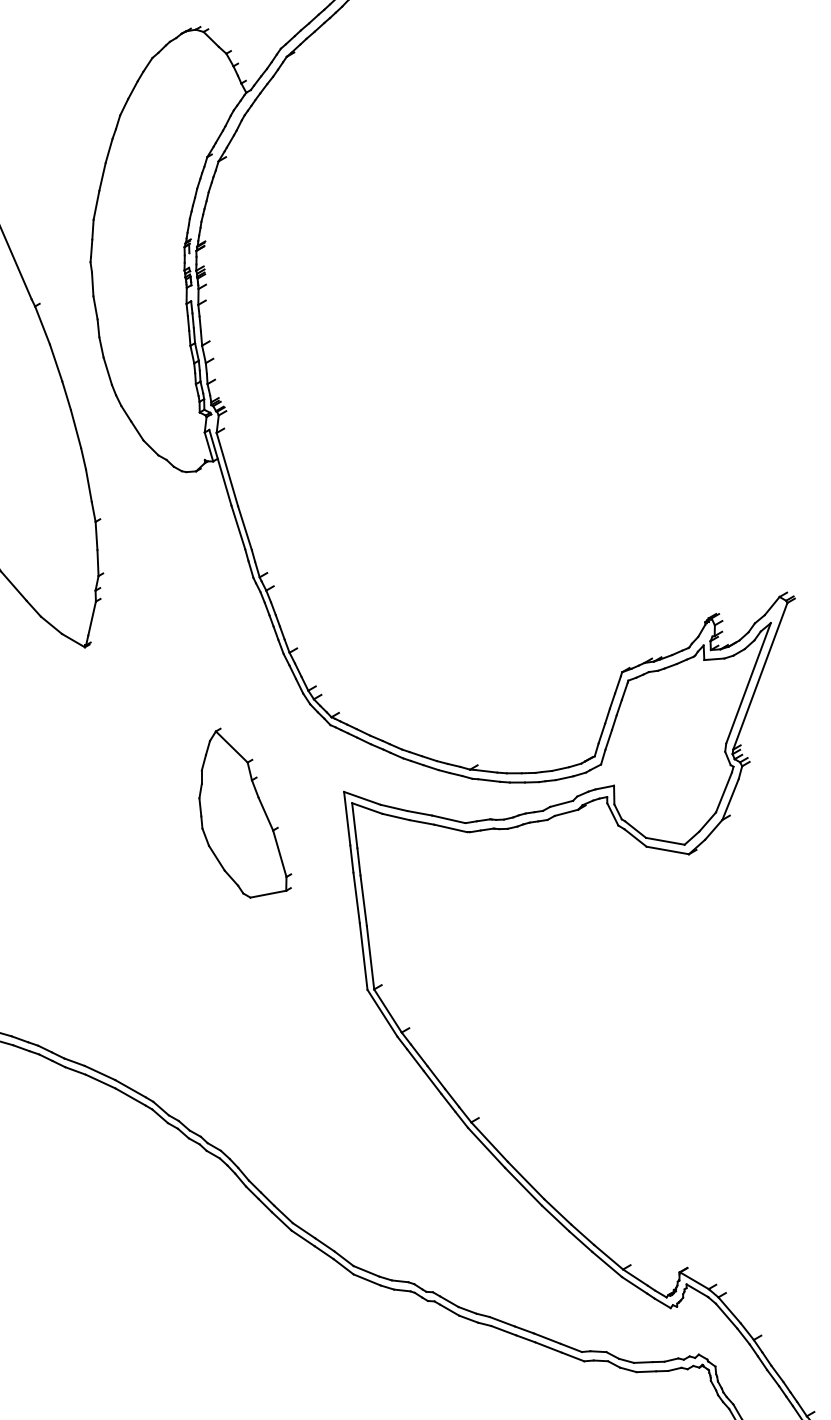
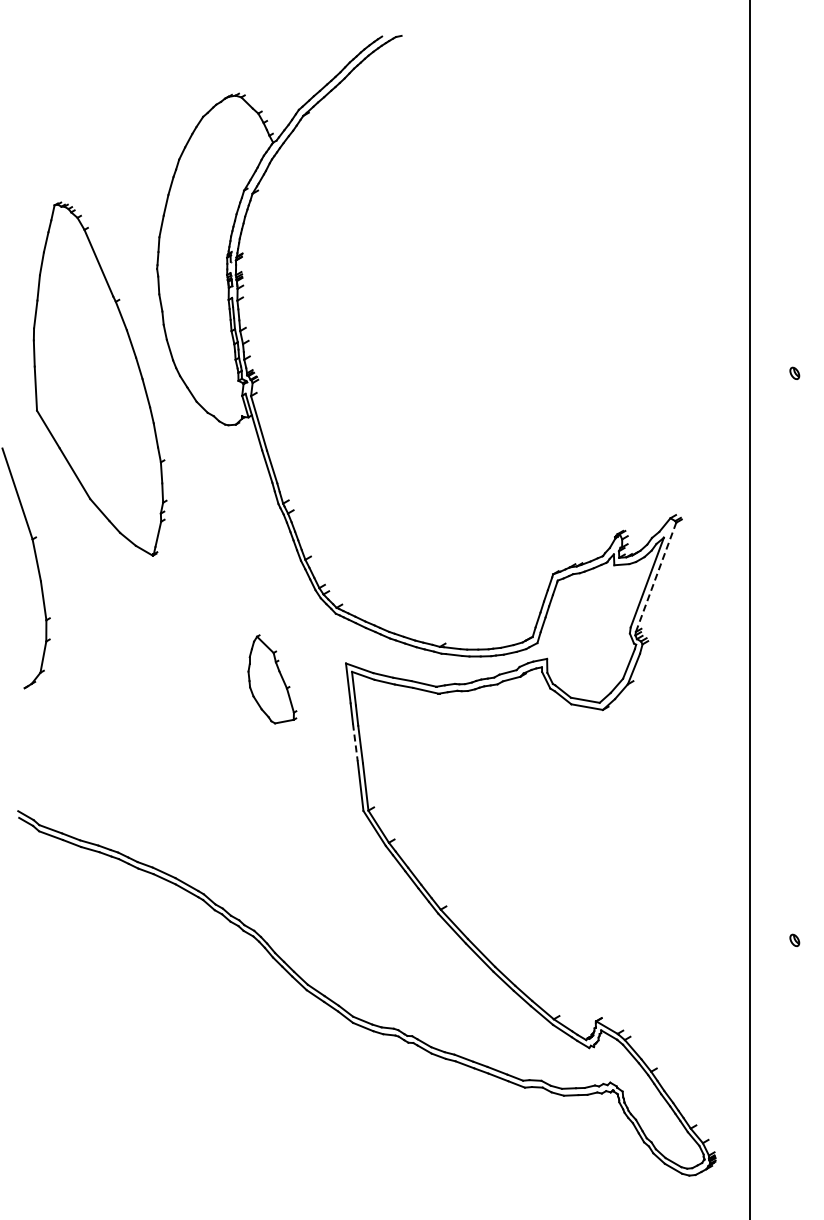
line: (760, 675) -> (656, 576), solid -> dashed
part: (245, 813) -> (272, 679), size x0.7
line: (356, 897) -> (355, 742), solid -> dashed

